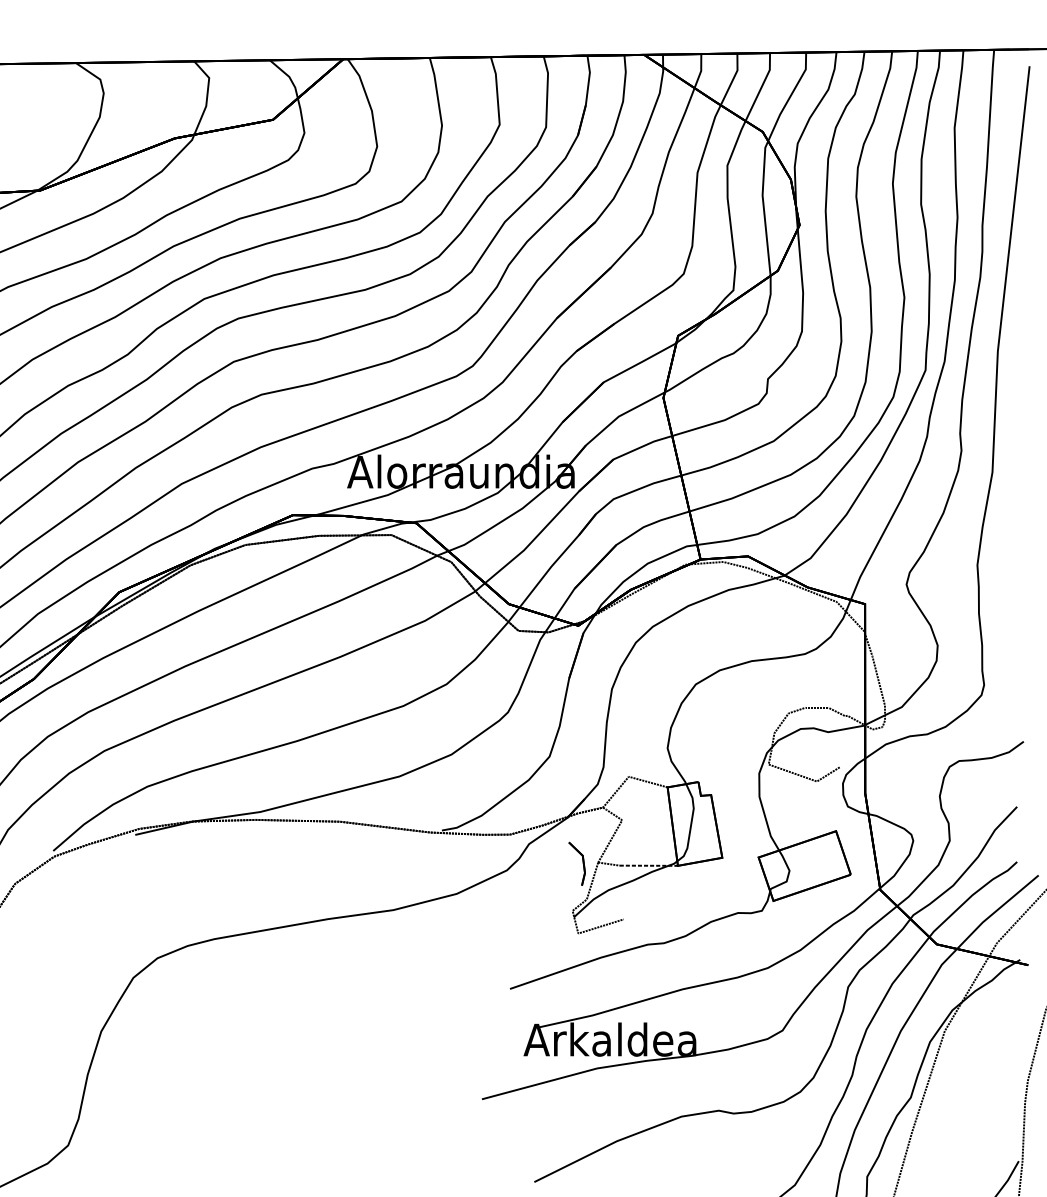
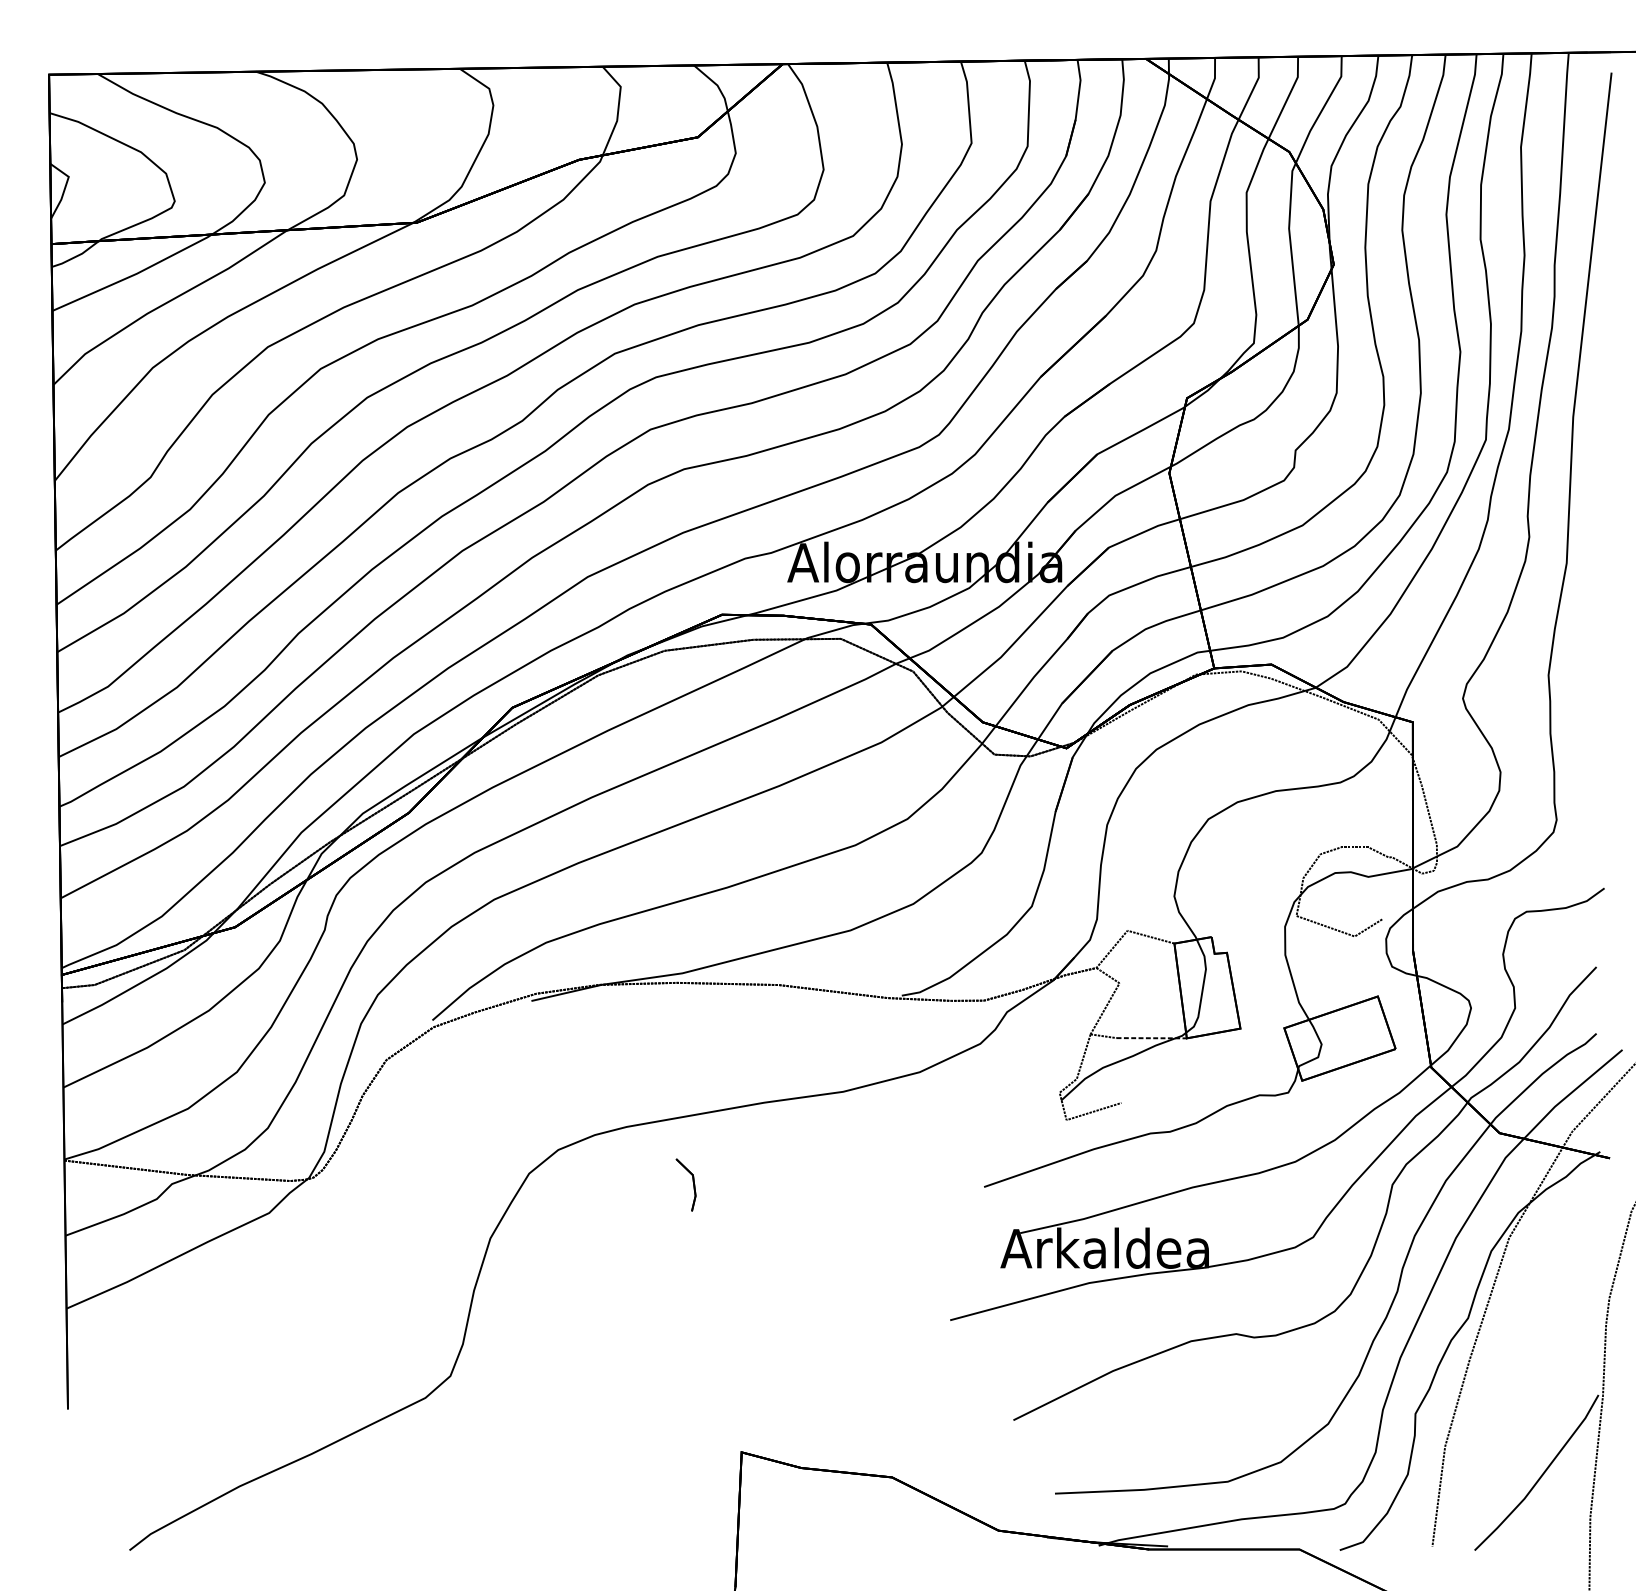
part: (582, 861) -> (692, 1181), moved

